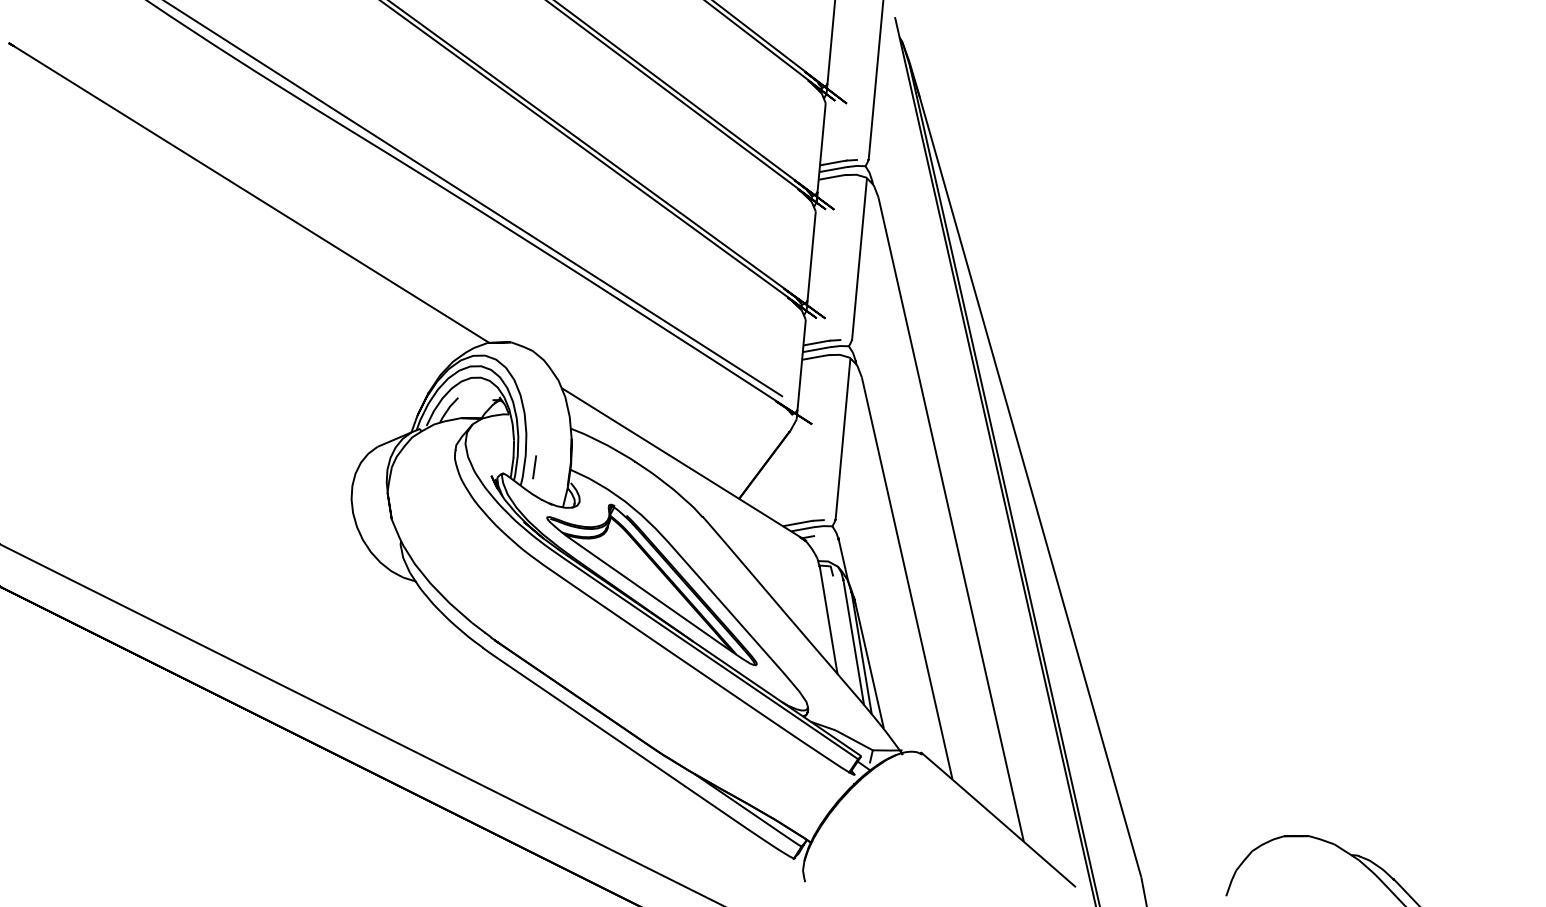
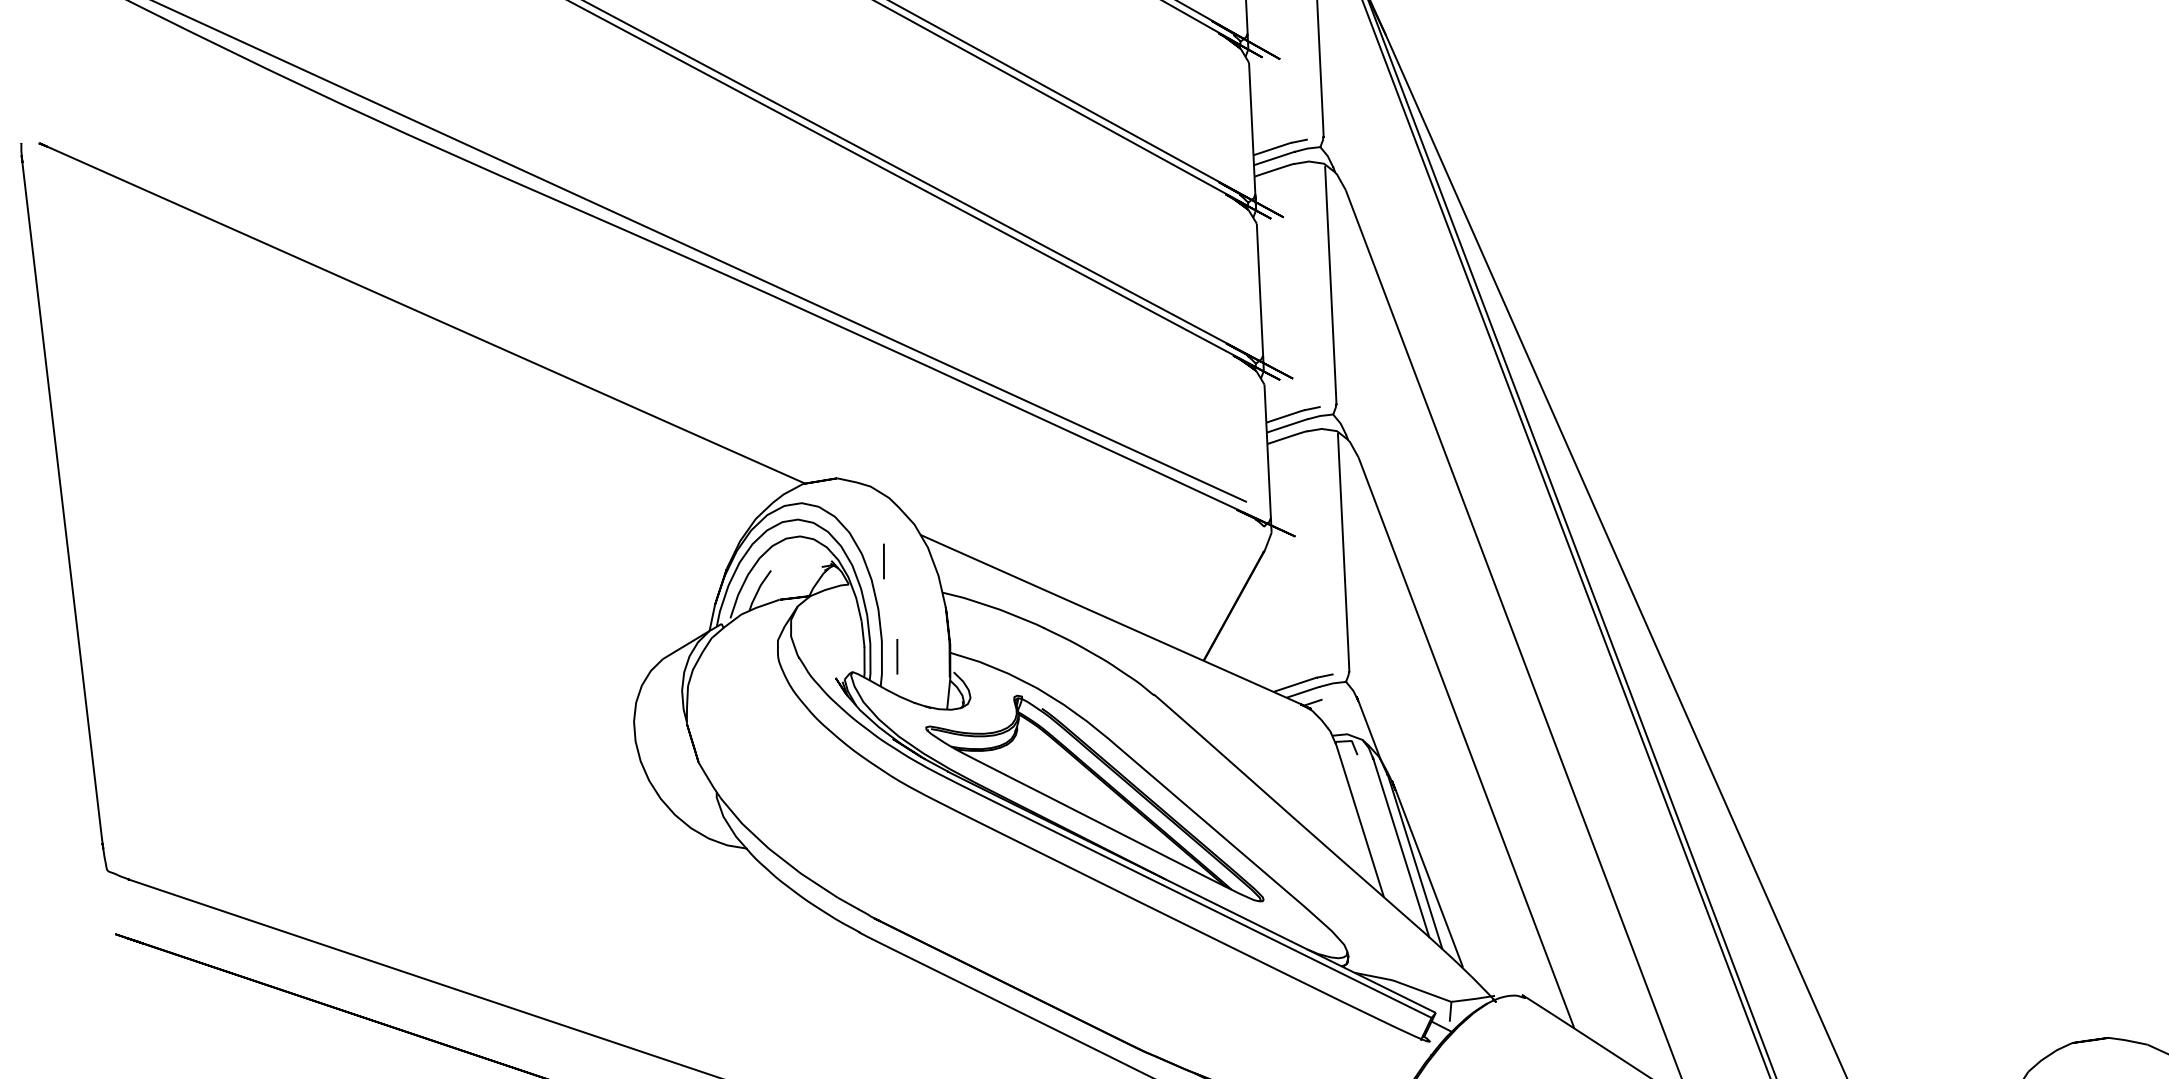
line: (534, 402) -> (883, 561), added

